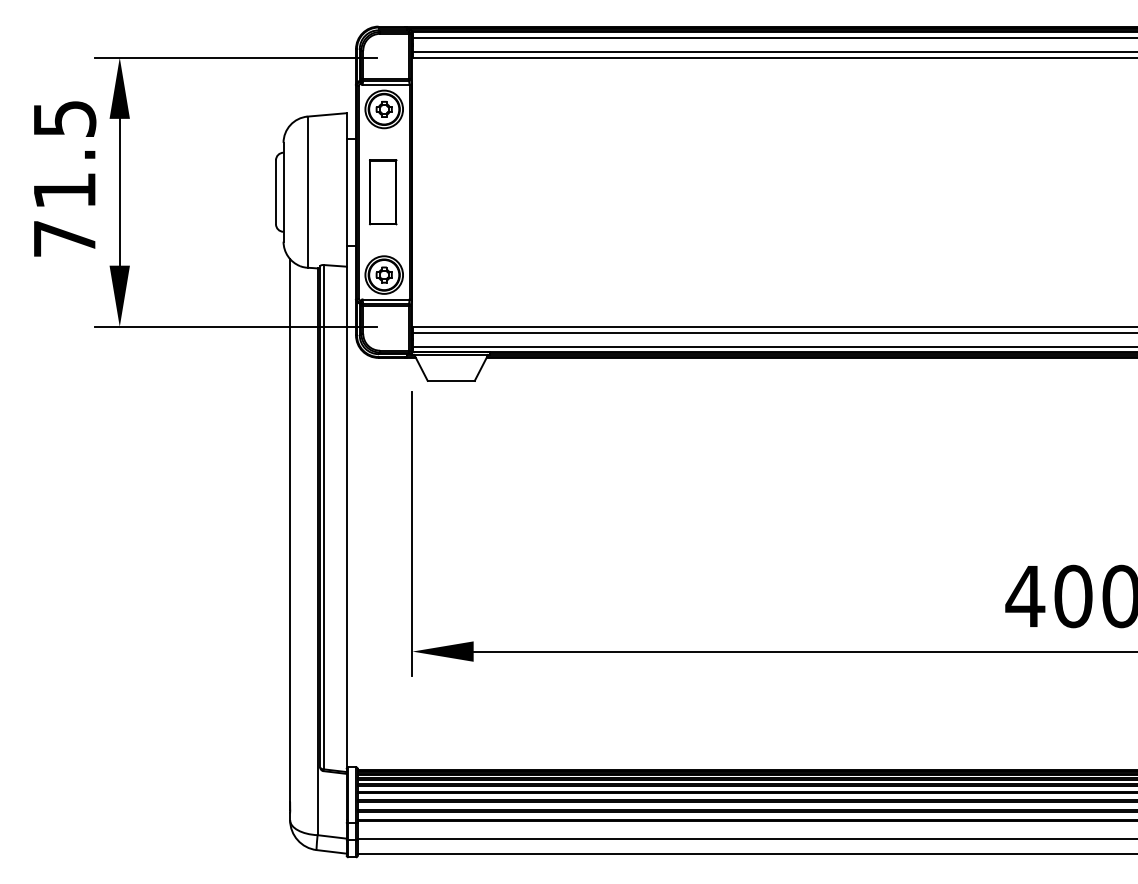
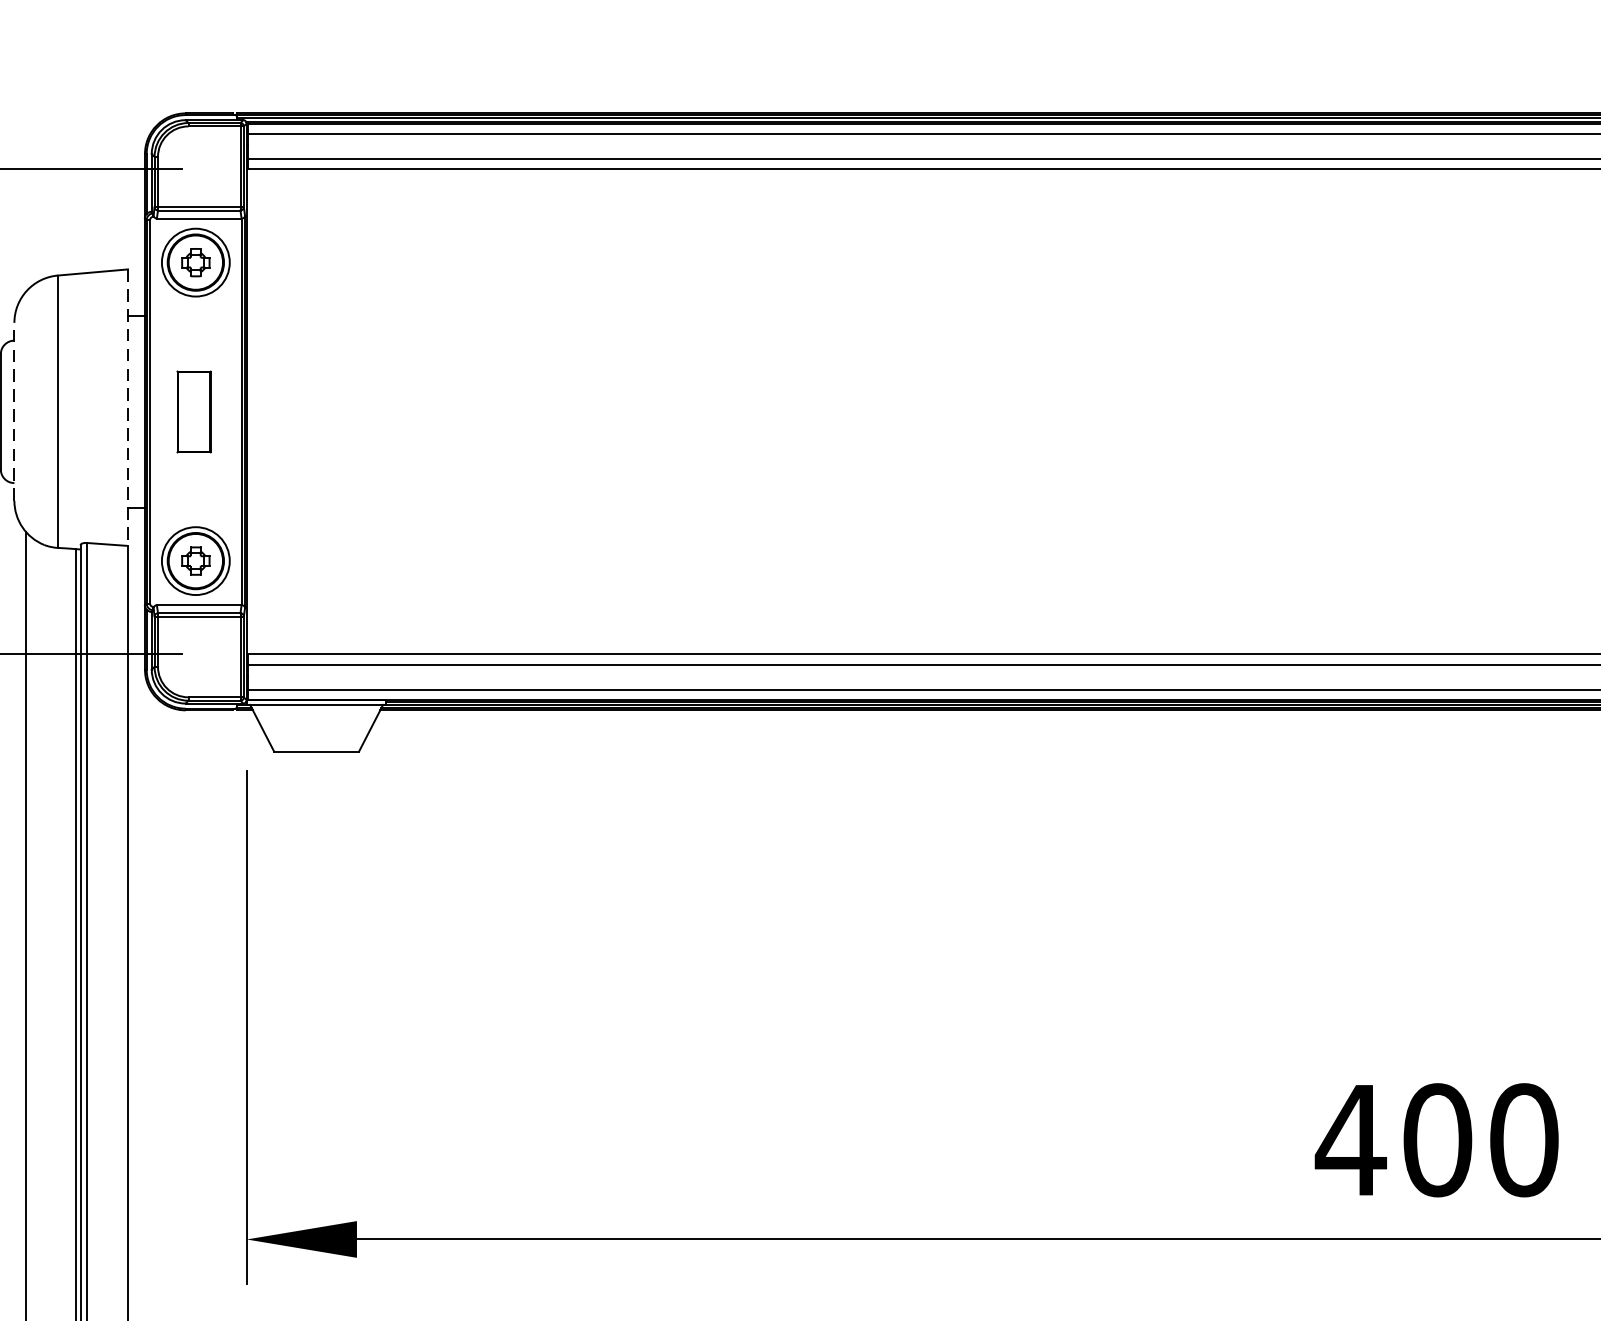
line: (346, 189) -> (127, 406), solid -> dashed
line: (283, 191) -> (14, 410), solid -> dashed
part: (383, 192) -> (194, 412), size x0.7

